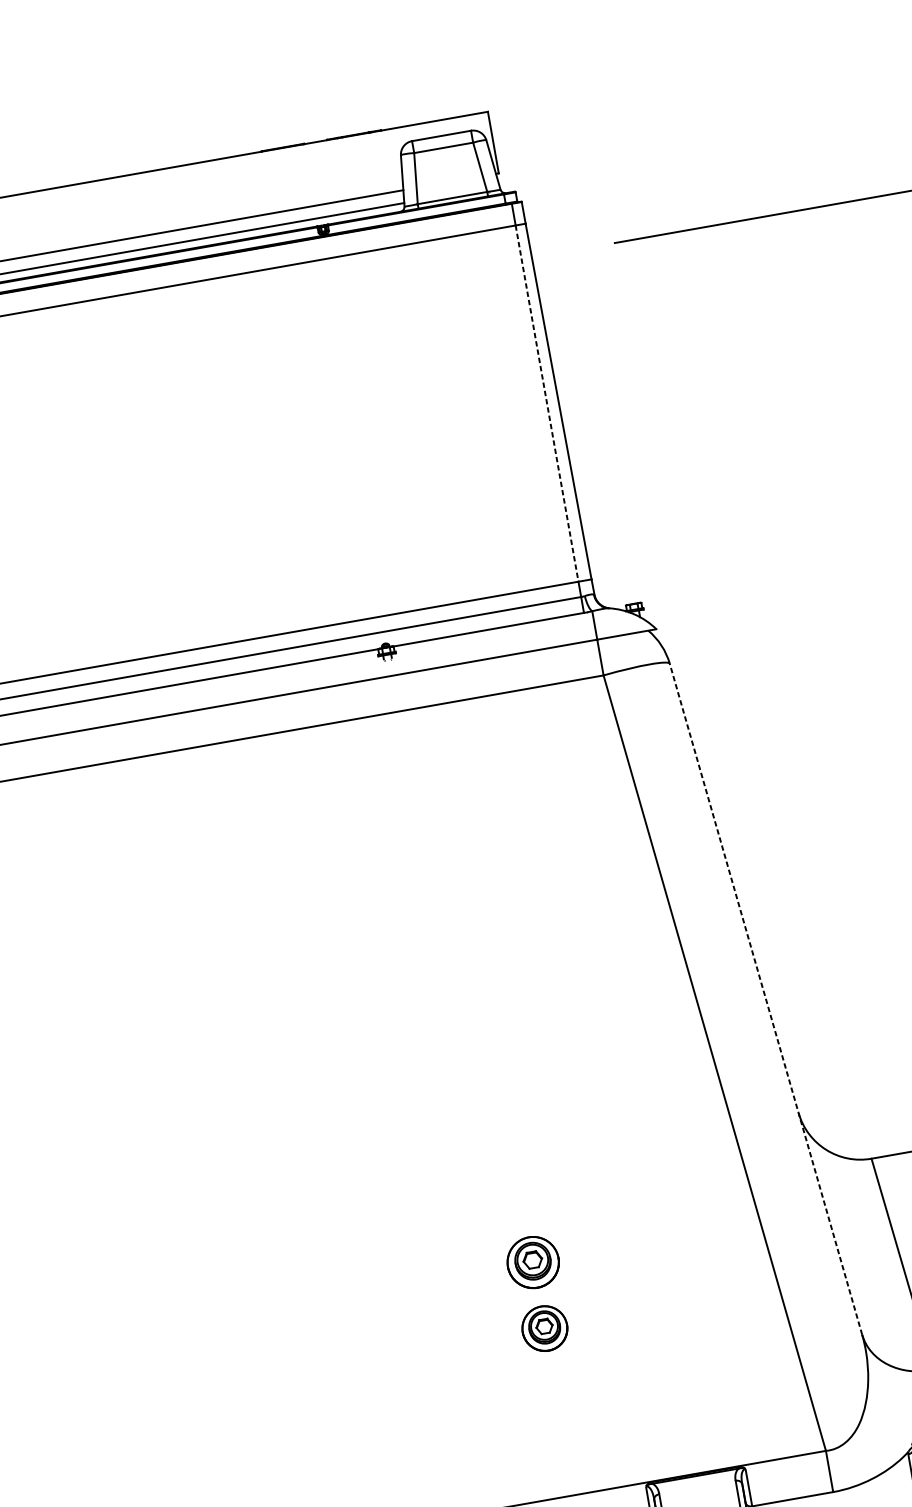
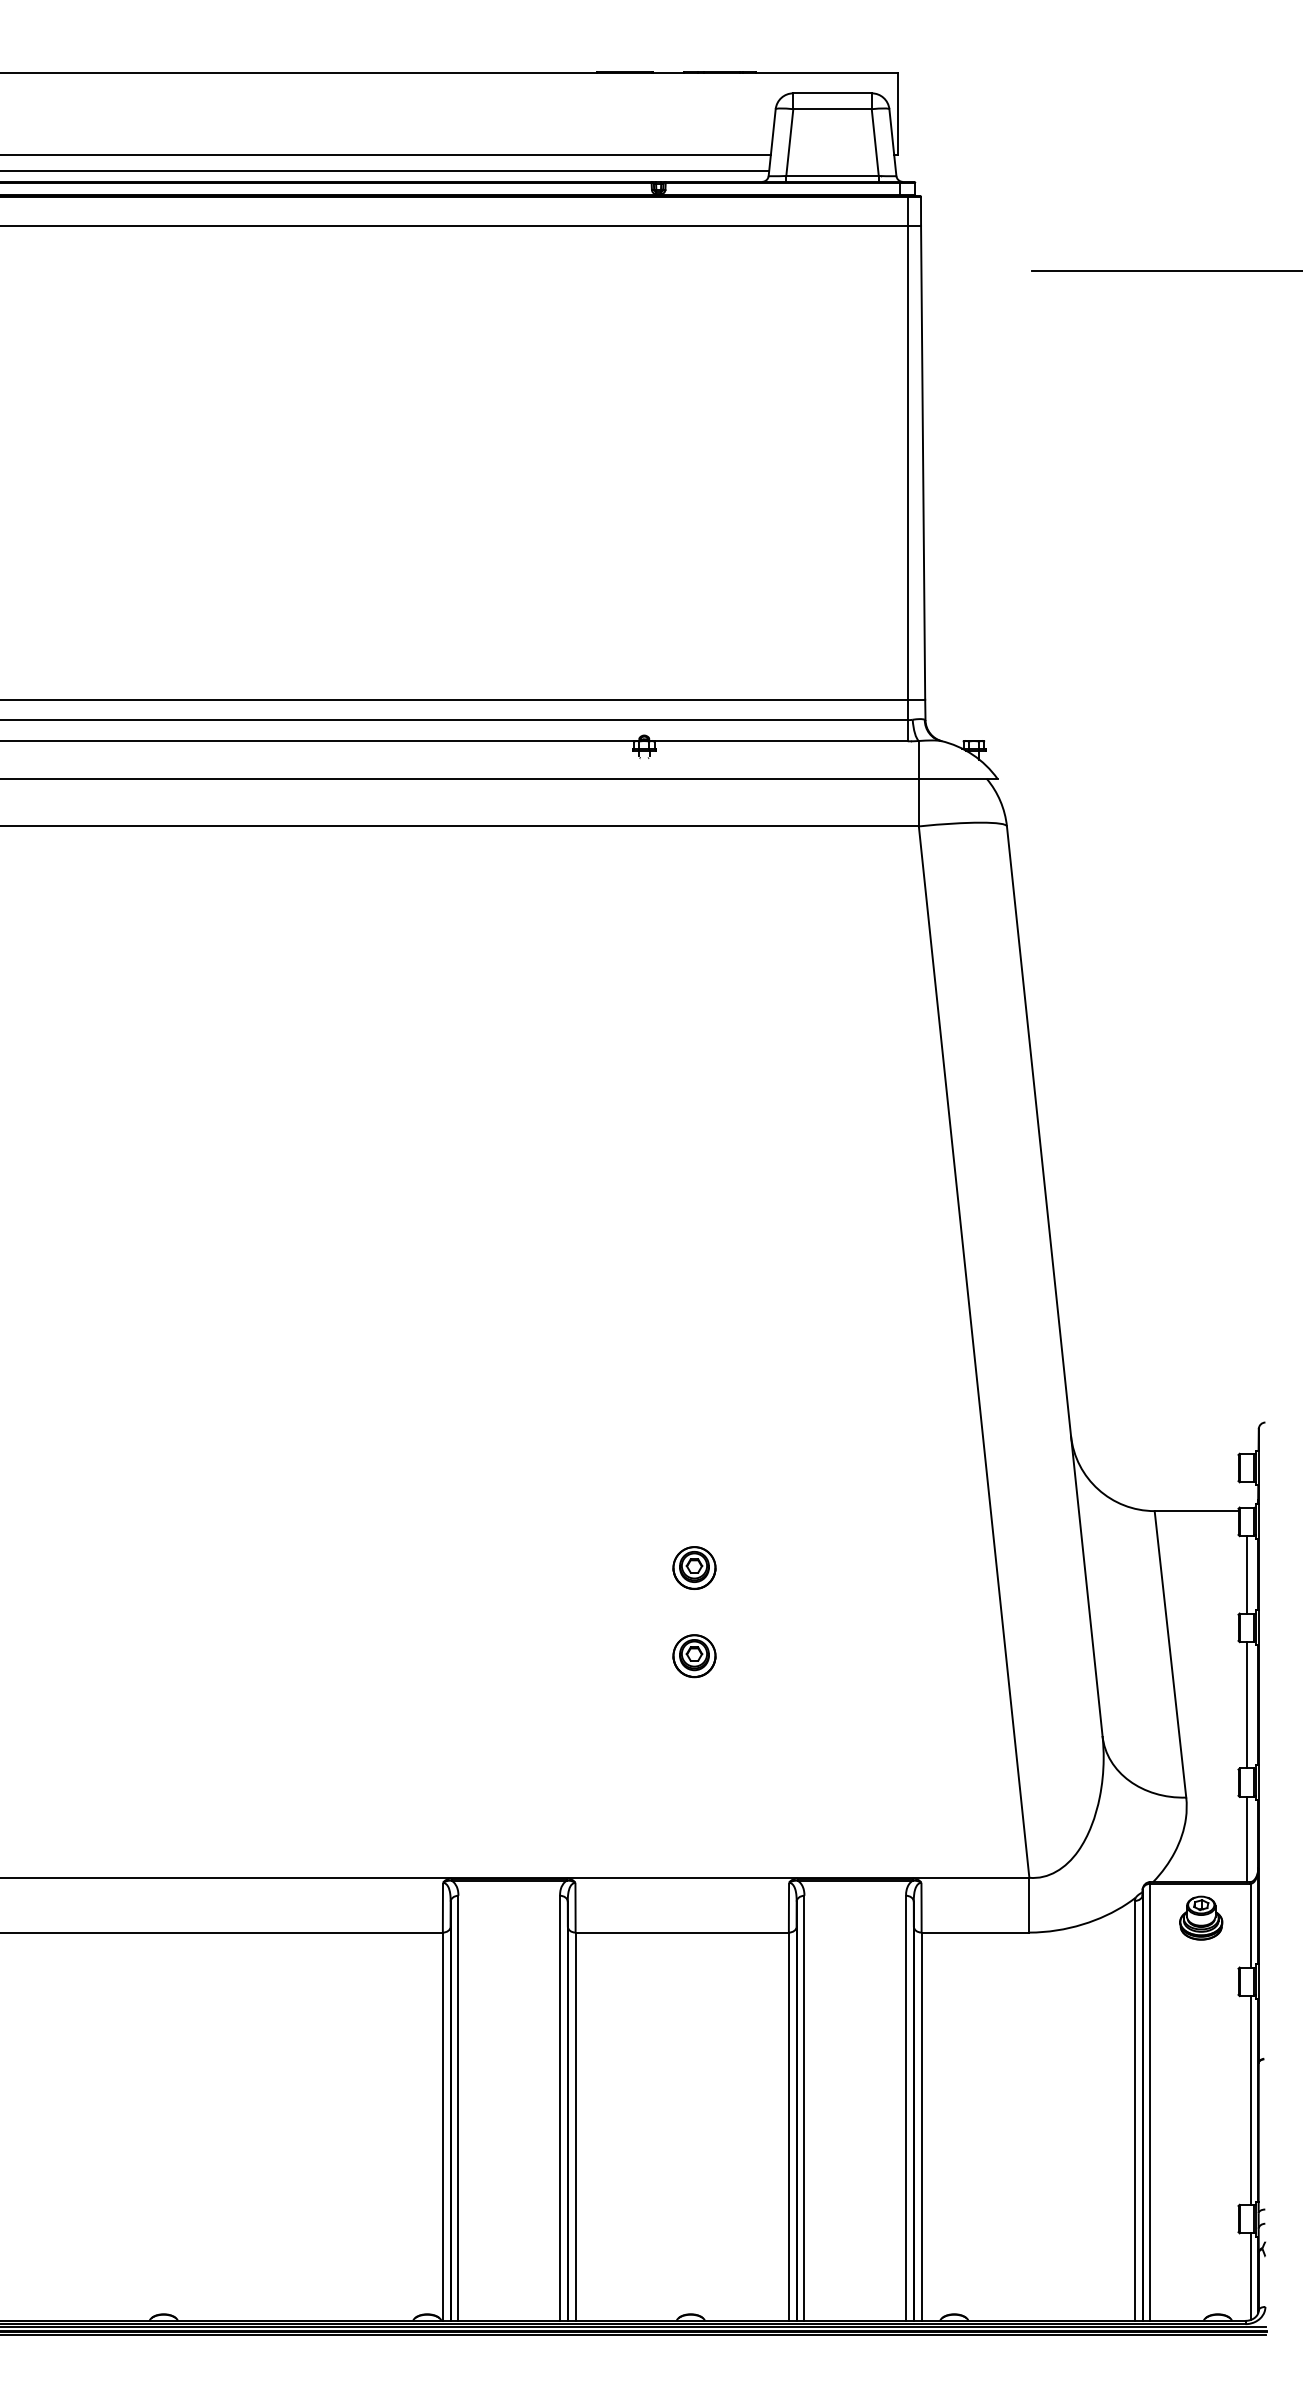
line: (546, 404) -> (907, 463), dashed -> solid
line: (765, 998) -> (1054, 1280), dashed -> solid
part: (533, 1262) -> (694, 1567), size x0.62
part: (544, 1328) -> (694, 1656), size x0.71

